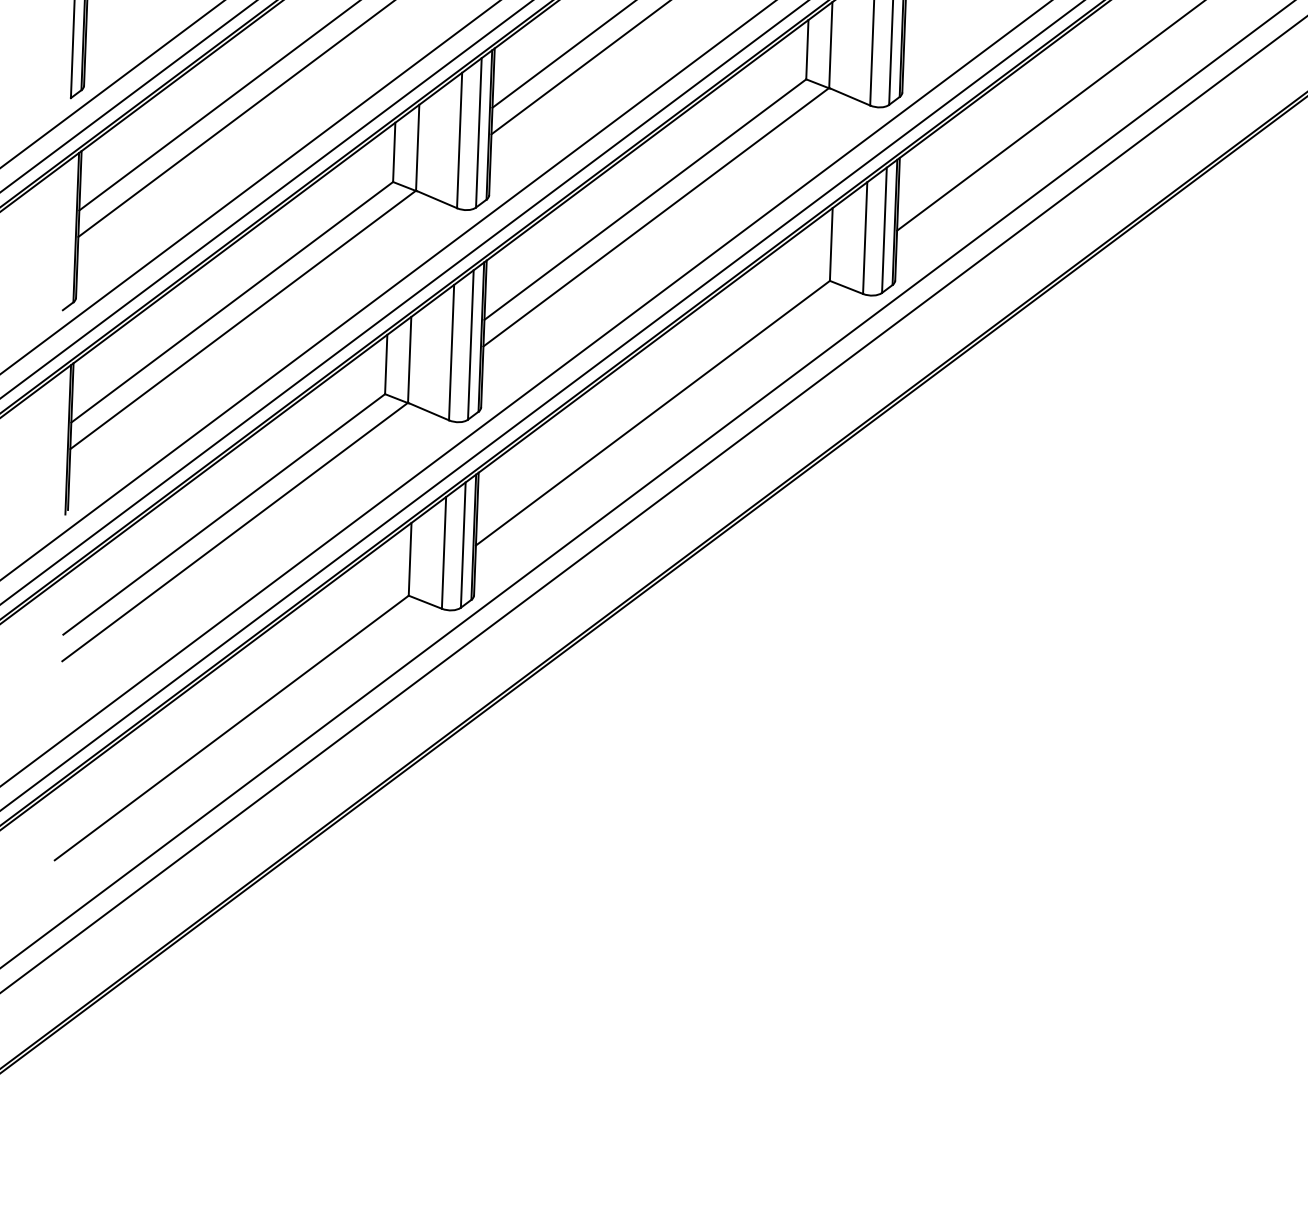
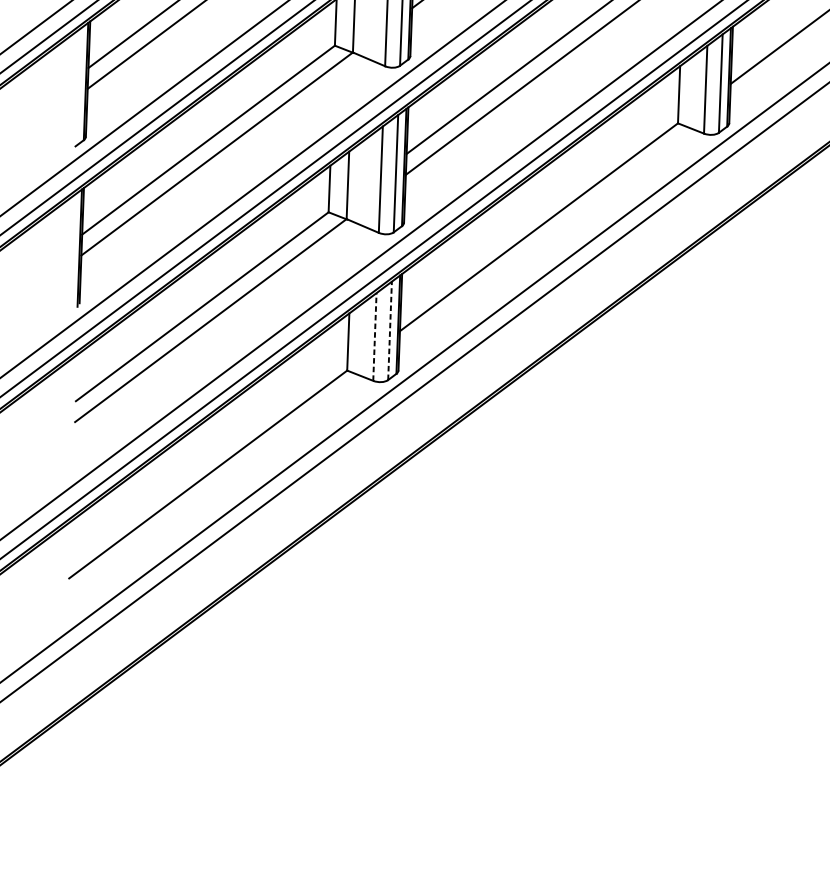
line: (463, 545) -> (390, 331), solid -> dashed
line: (444, 552) -> (375, 336), solid -> dashed

